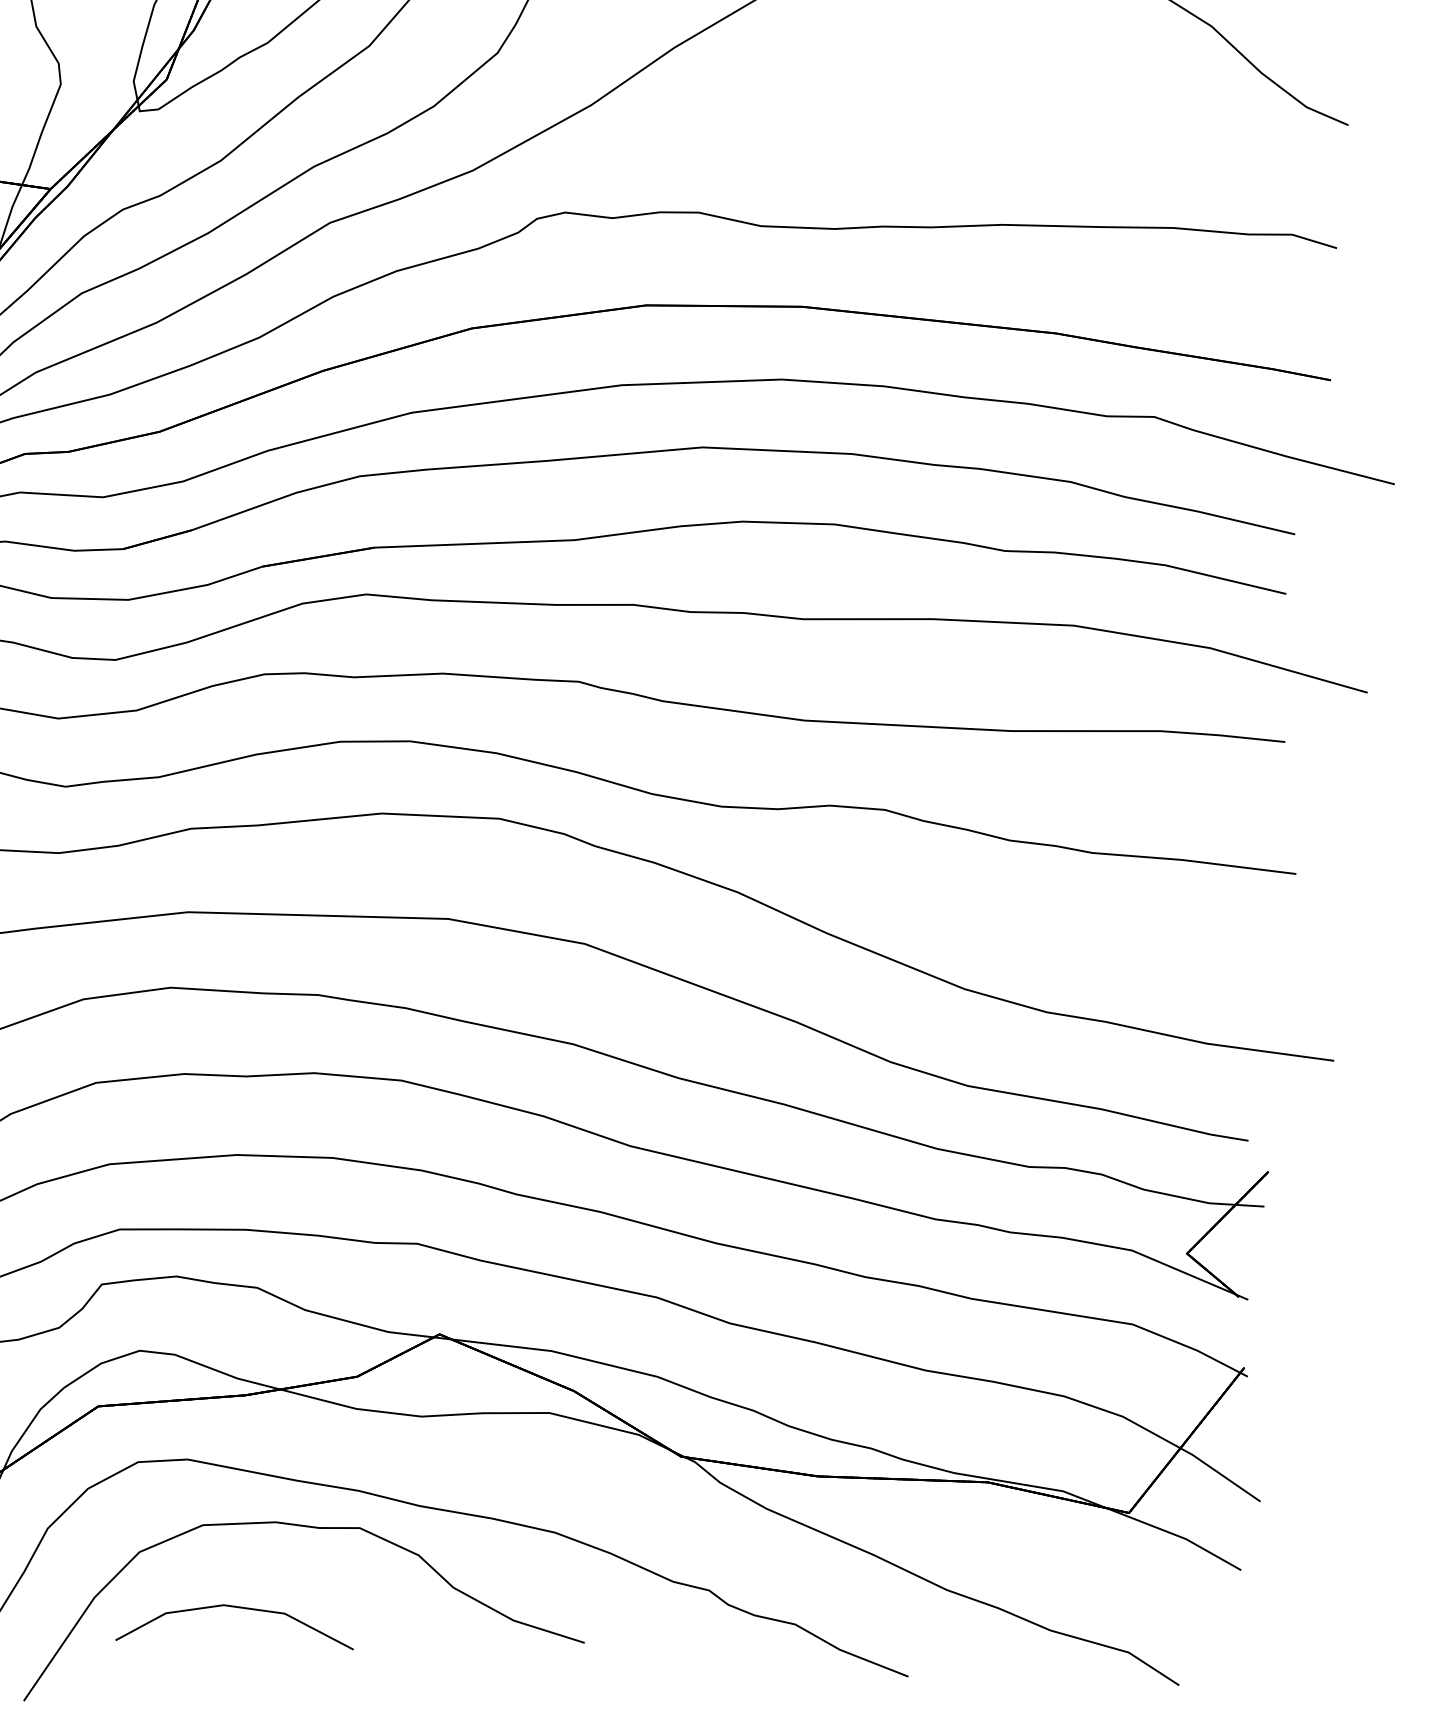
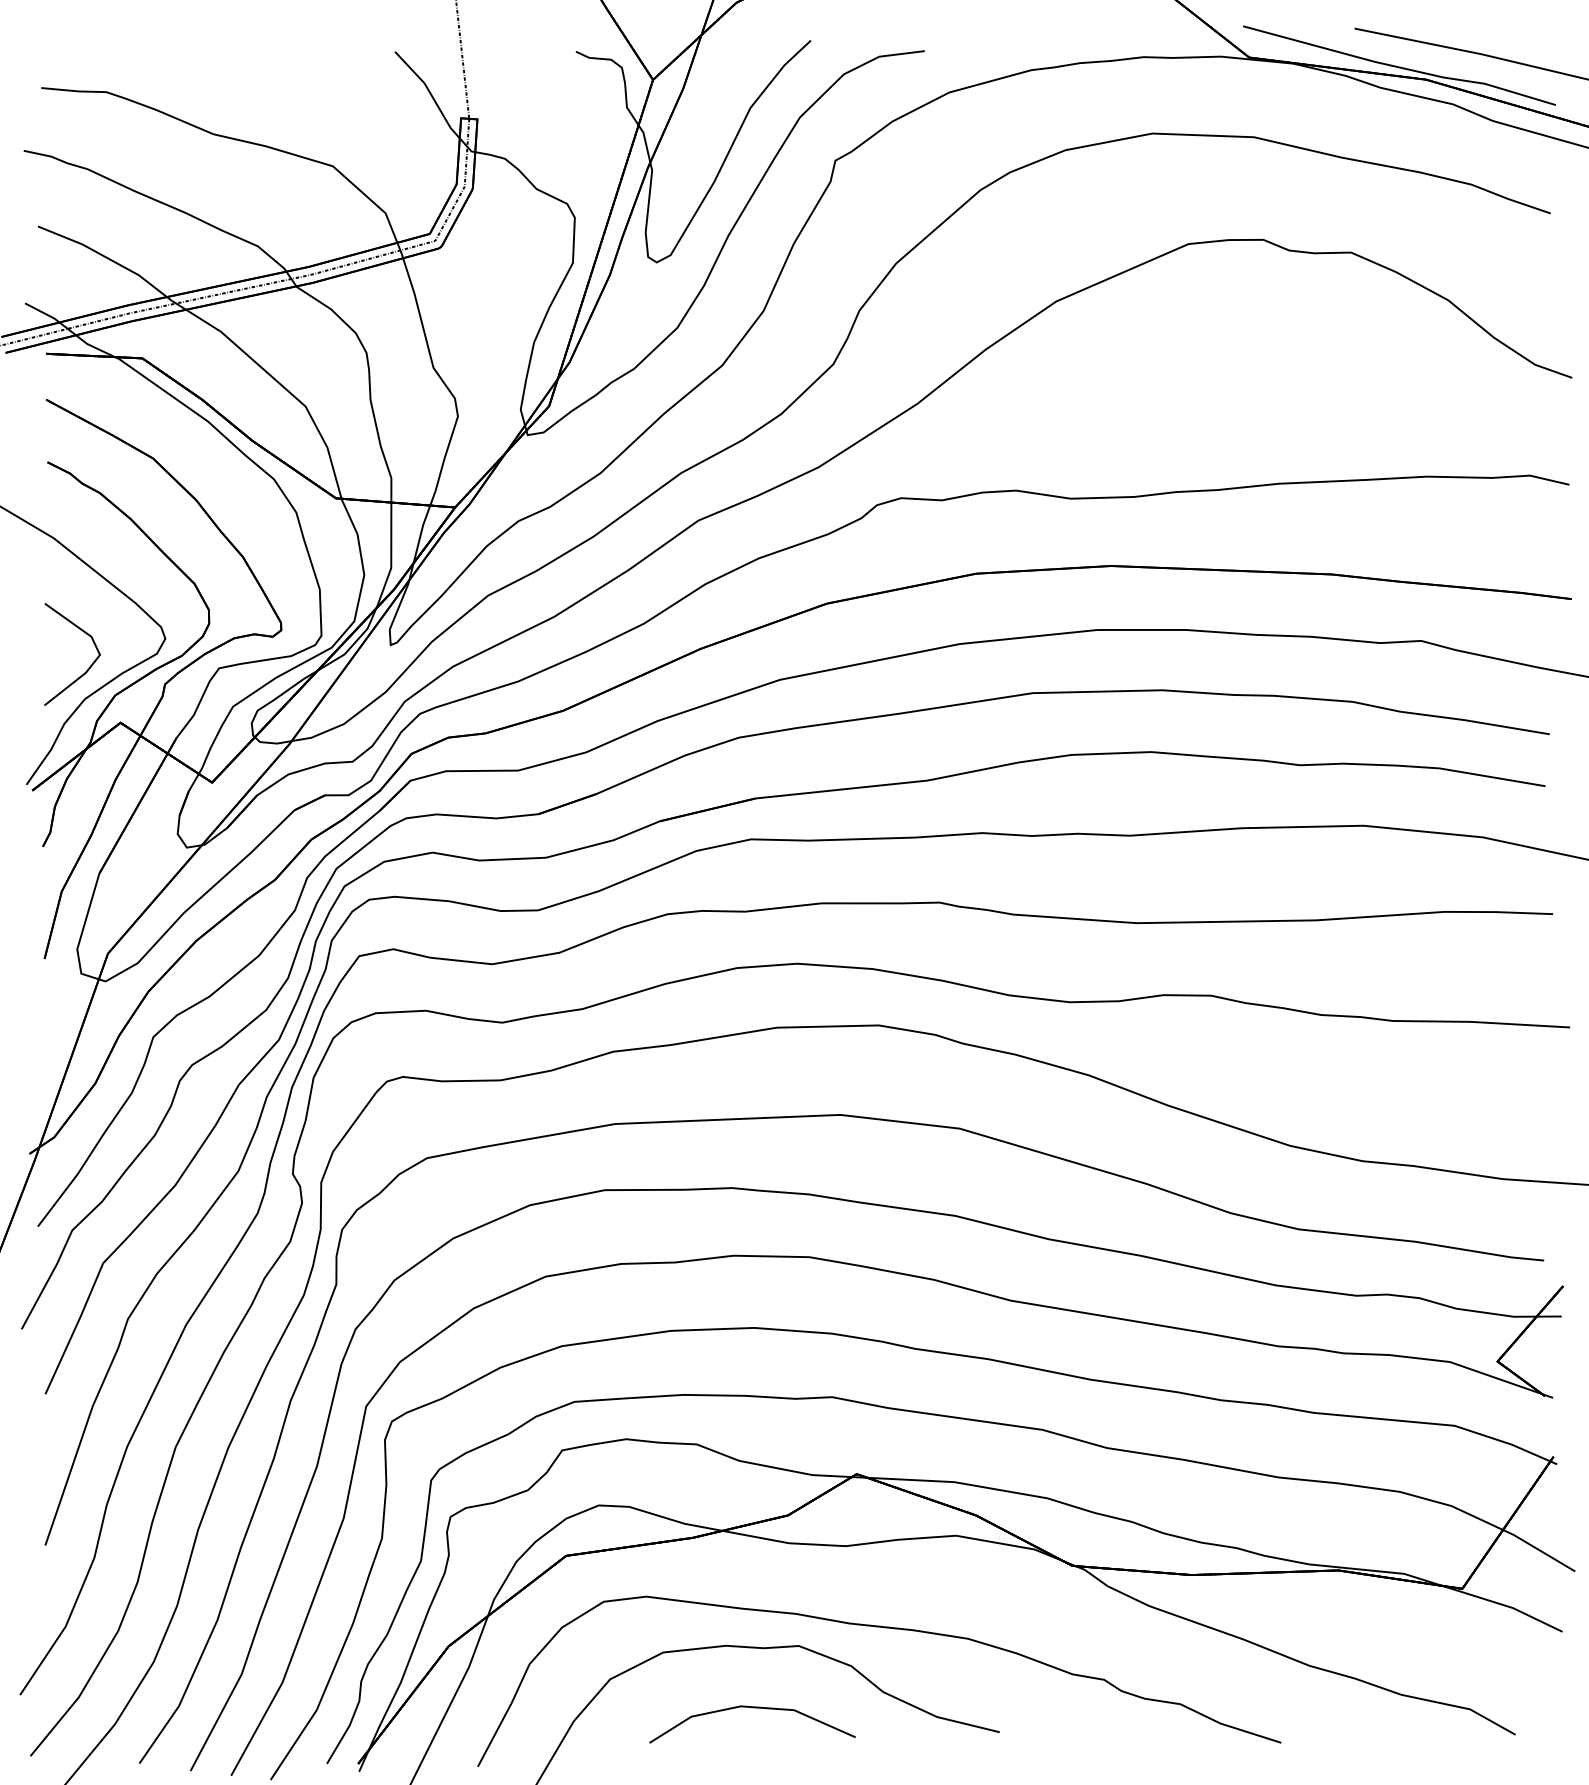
part: (236, 1608) -> (752, 1708), moved

